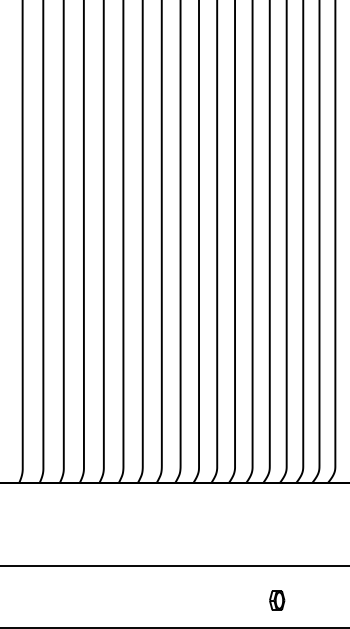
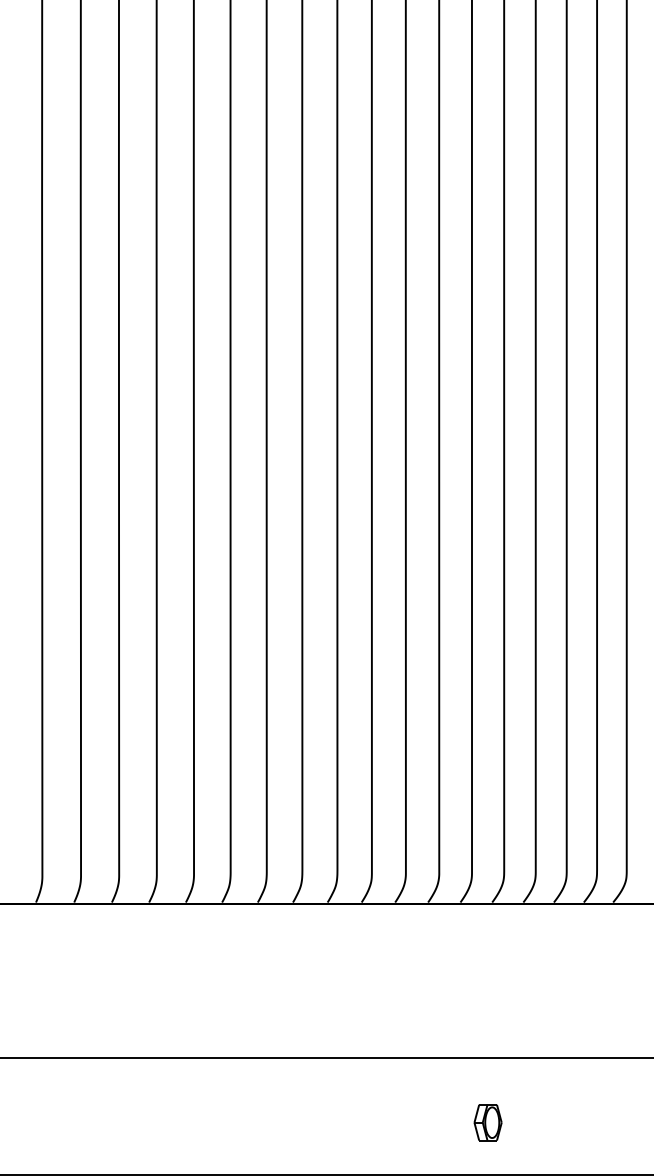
part: (277, 600) -> (488, 1122), moved

